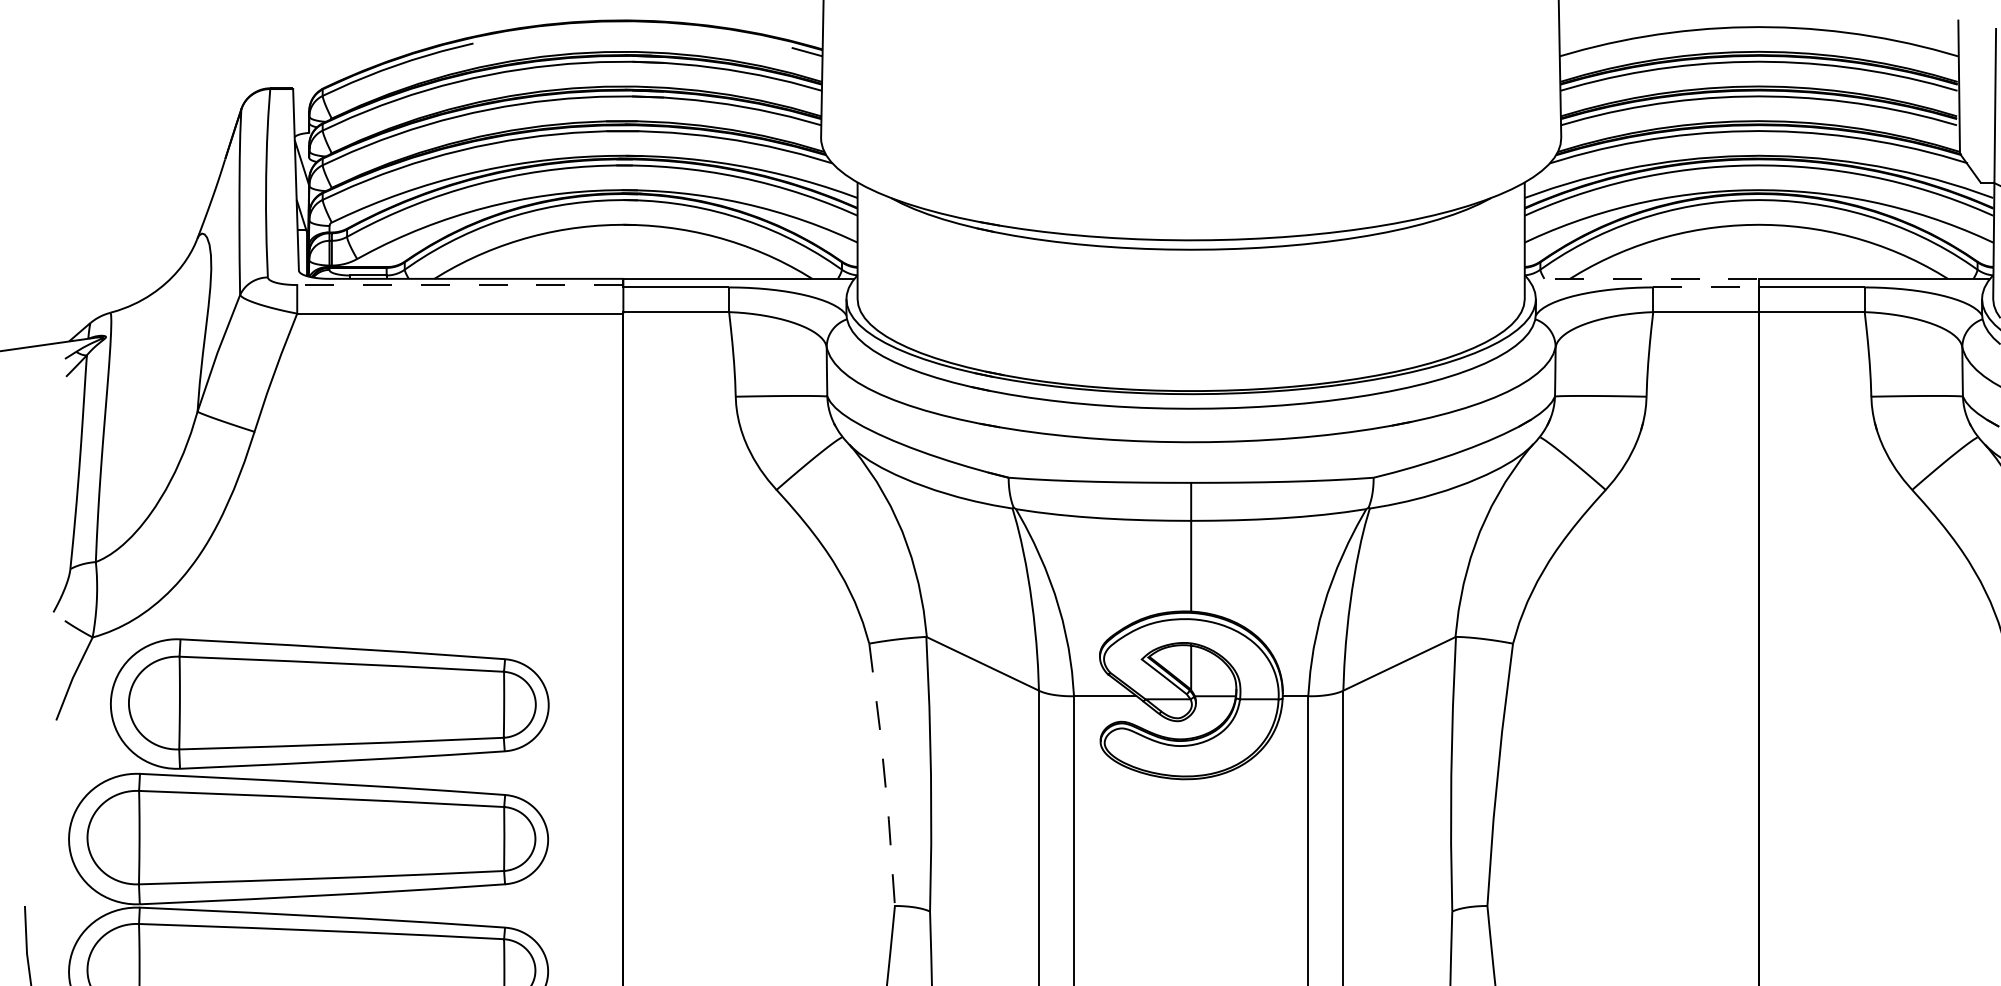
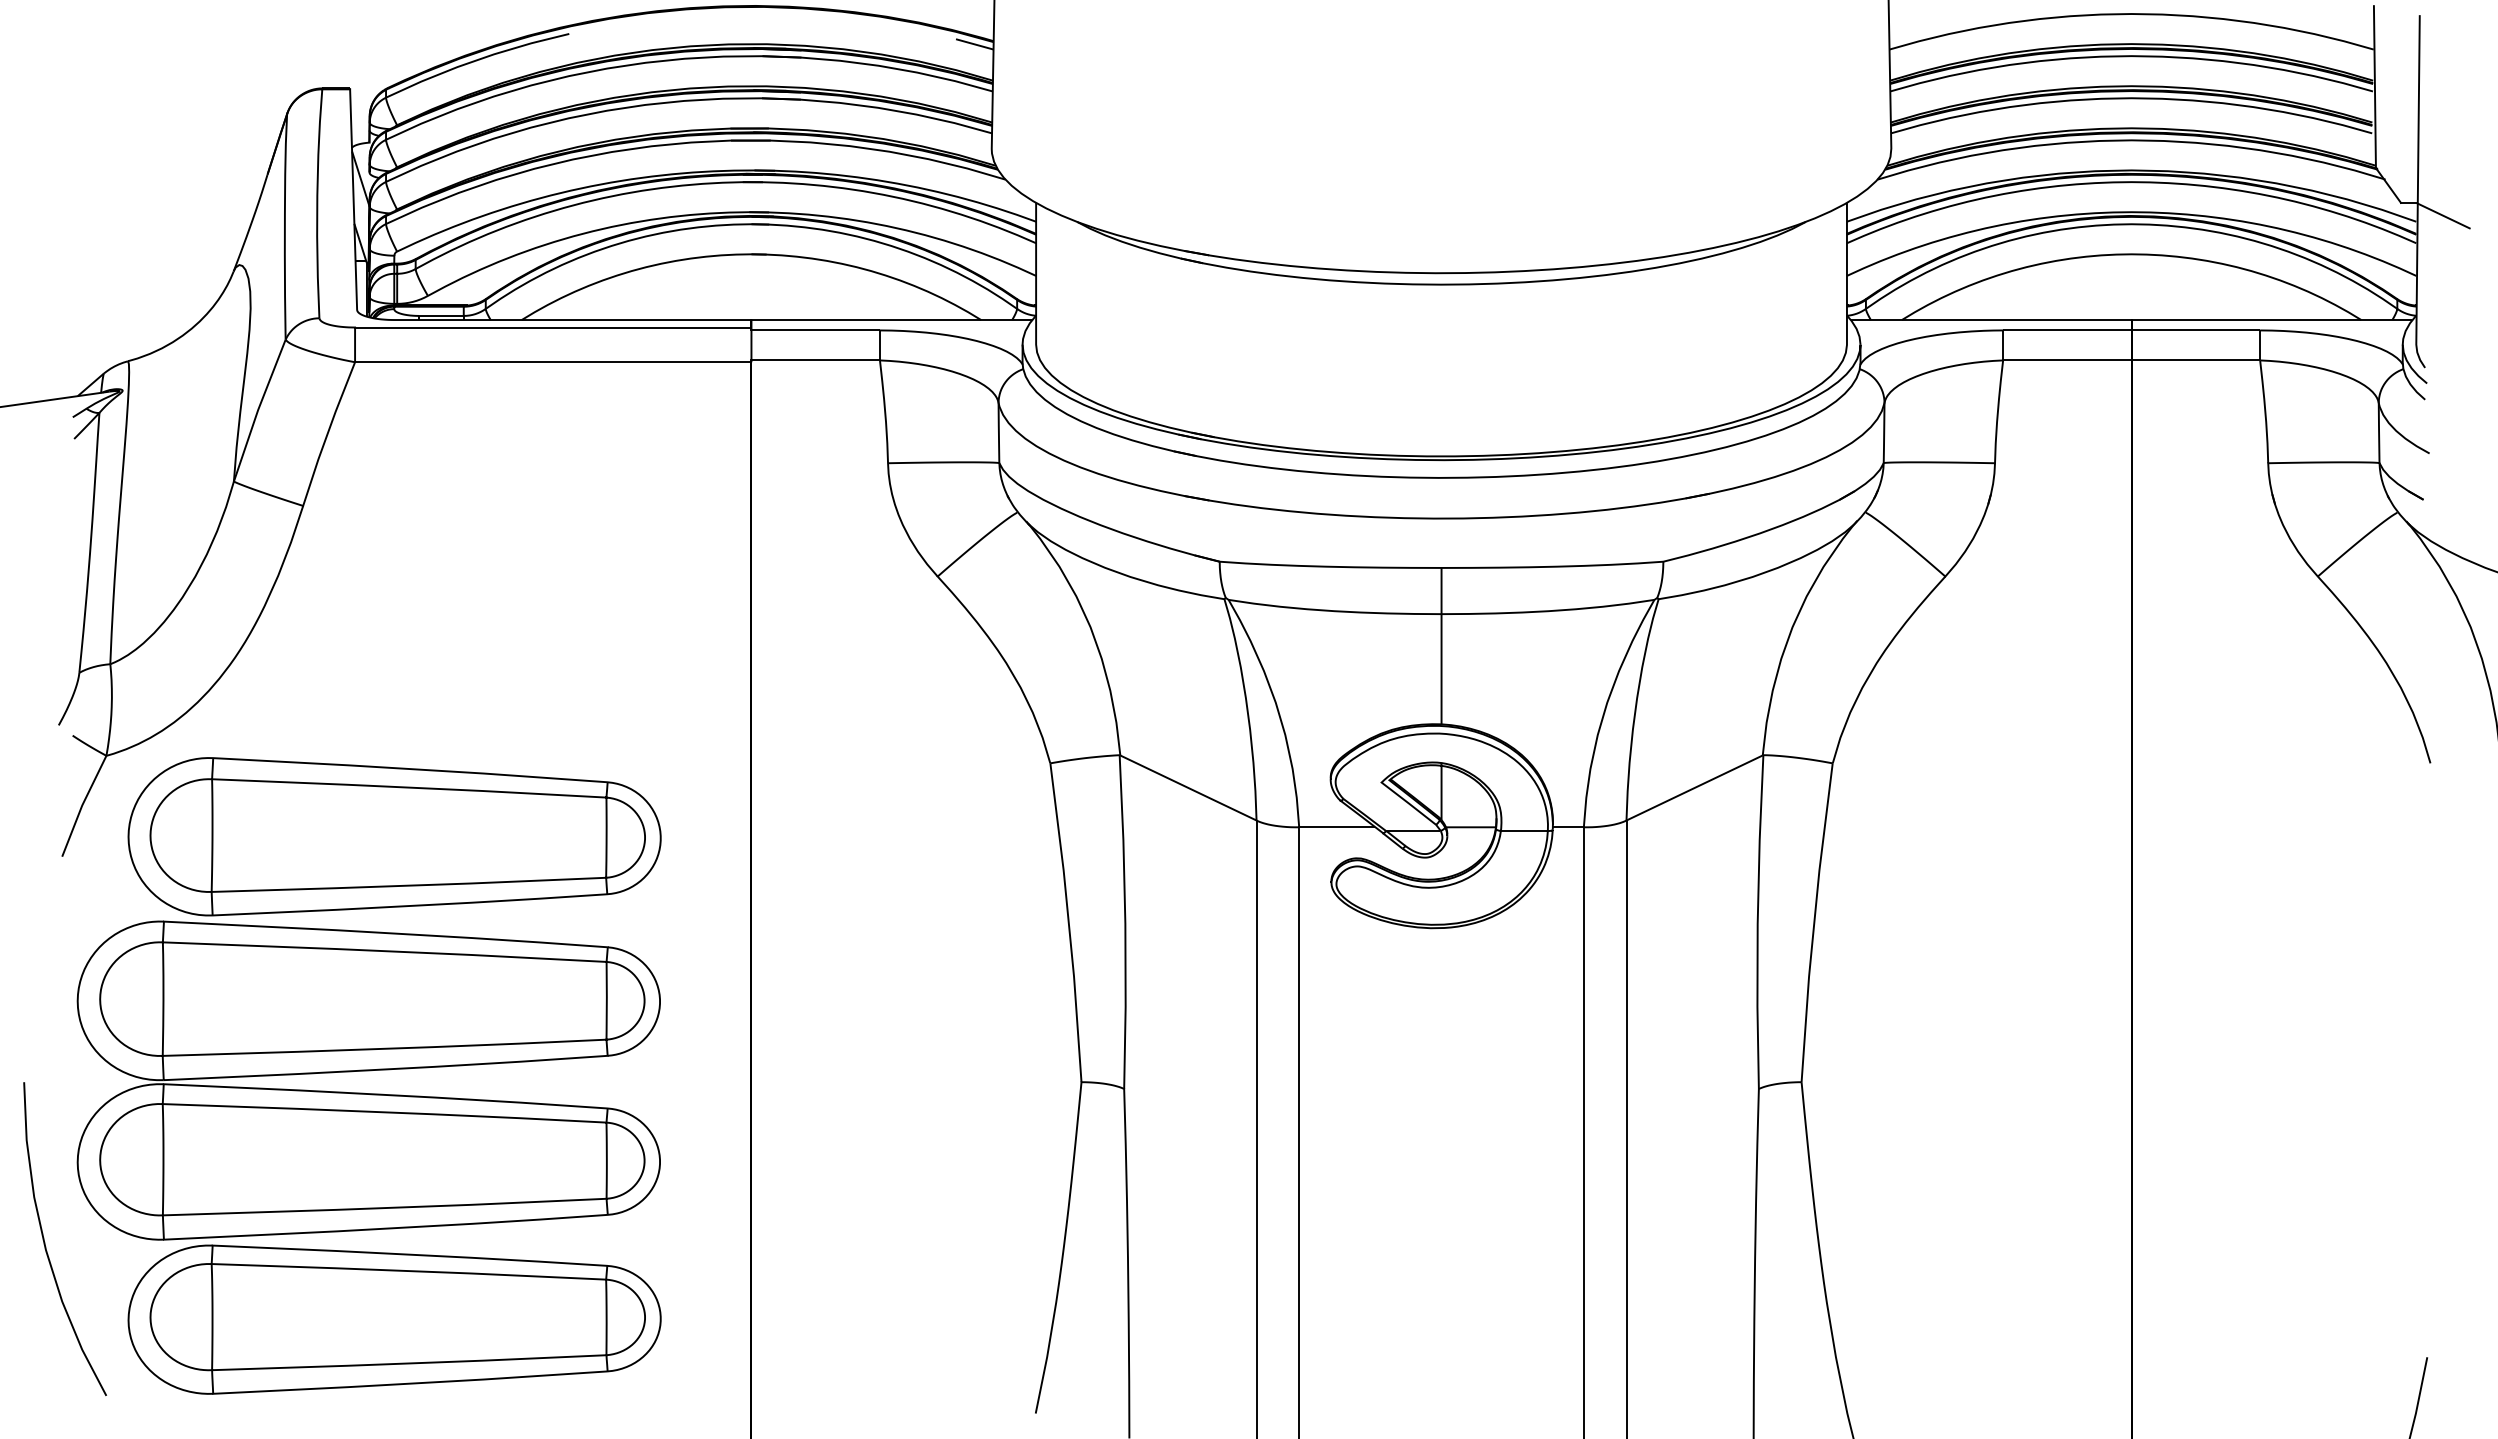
line: (1701, 279) -> (2061, 320), dashed -> solid
line: (459, 285) -> (552, 327), dashed -> solid
line: (884, 774) -> (1068, 922), dashed -> solid

